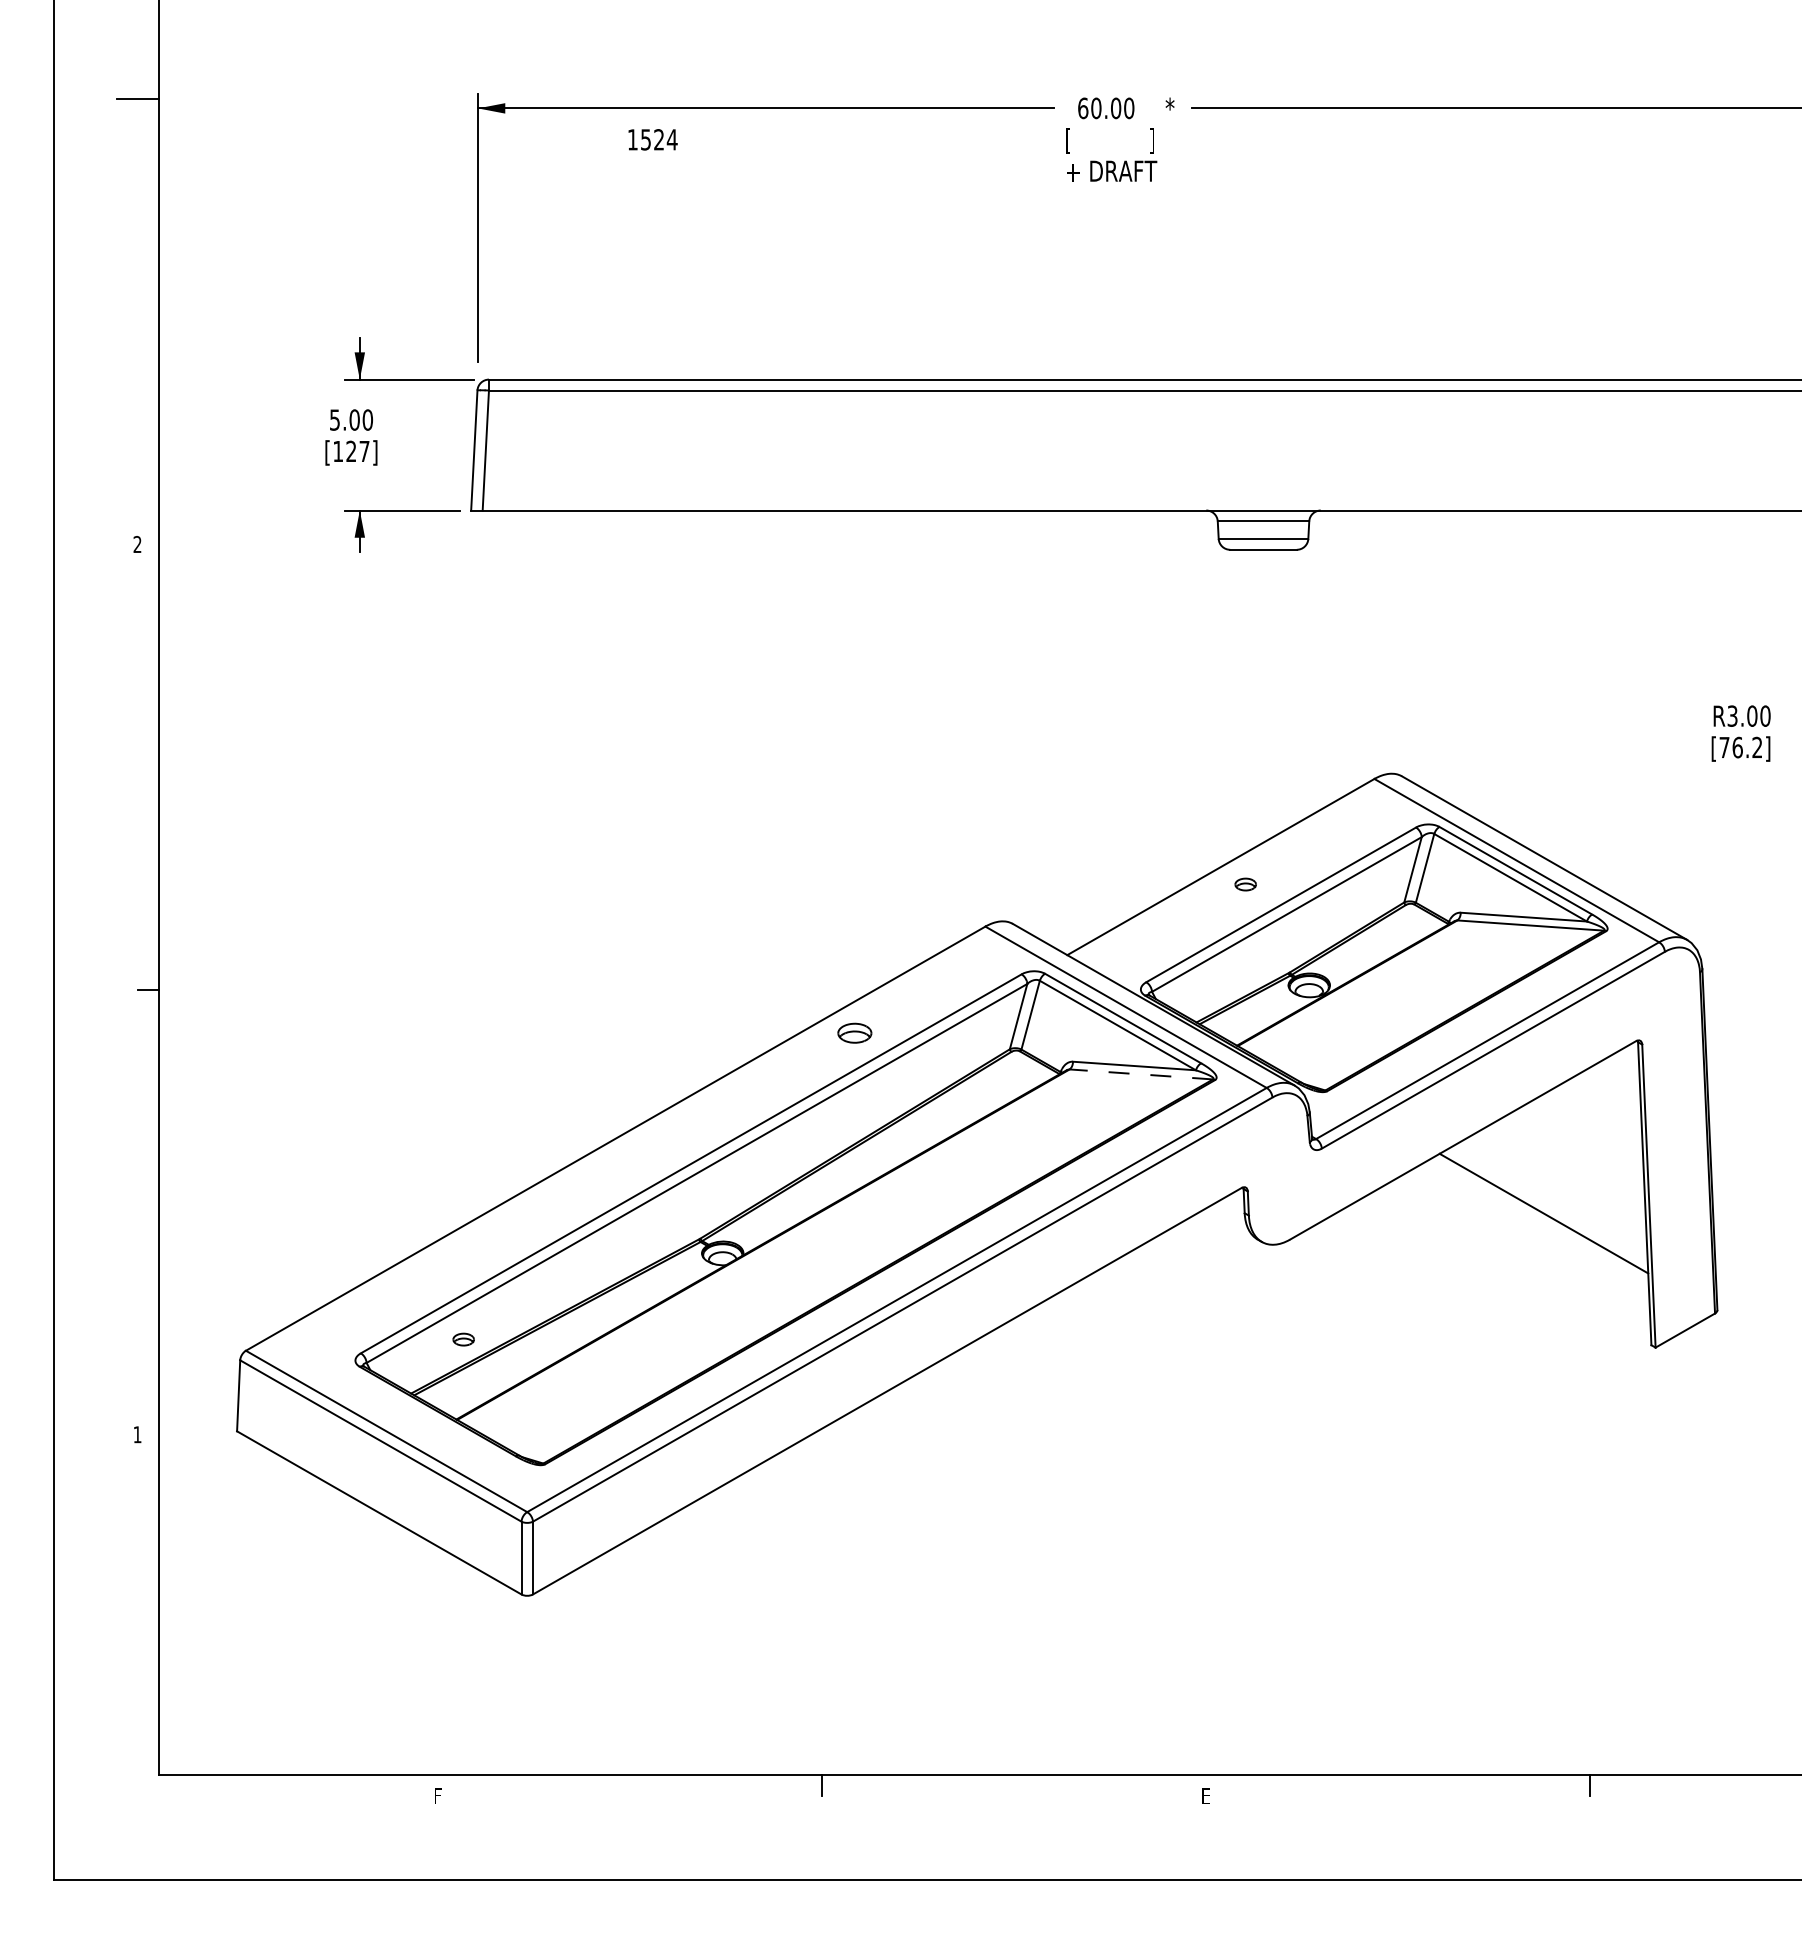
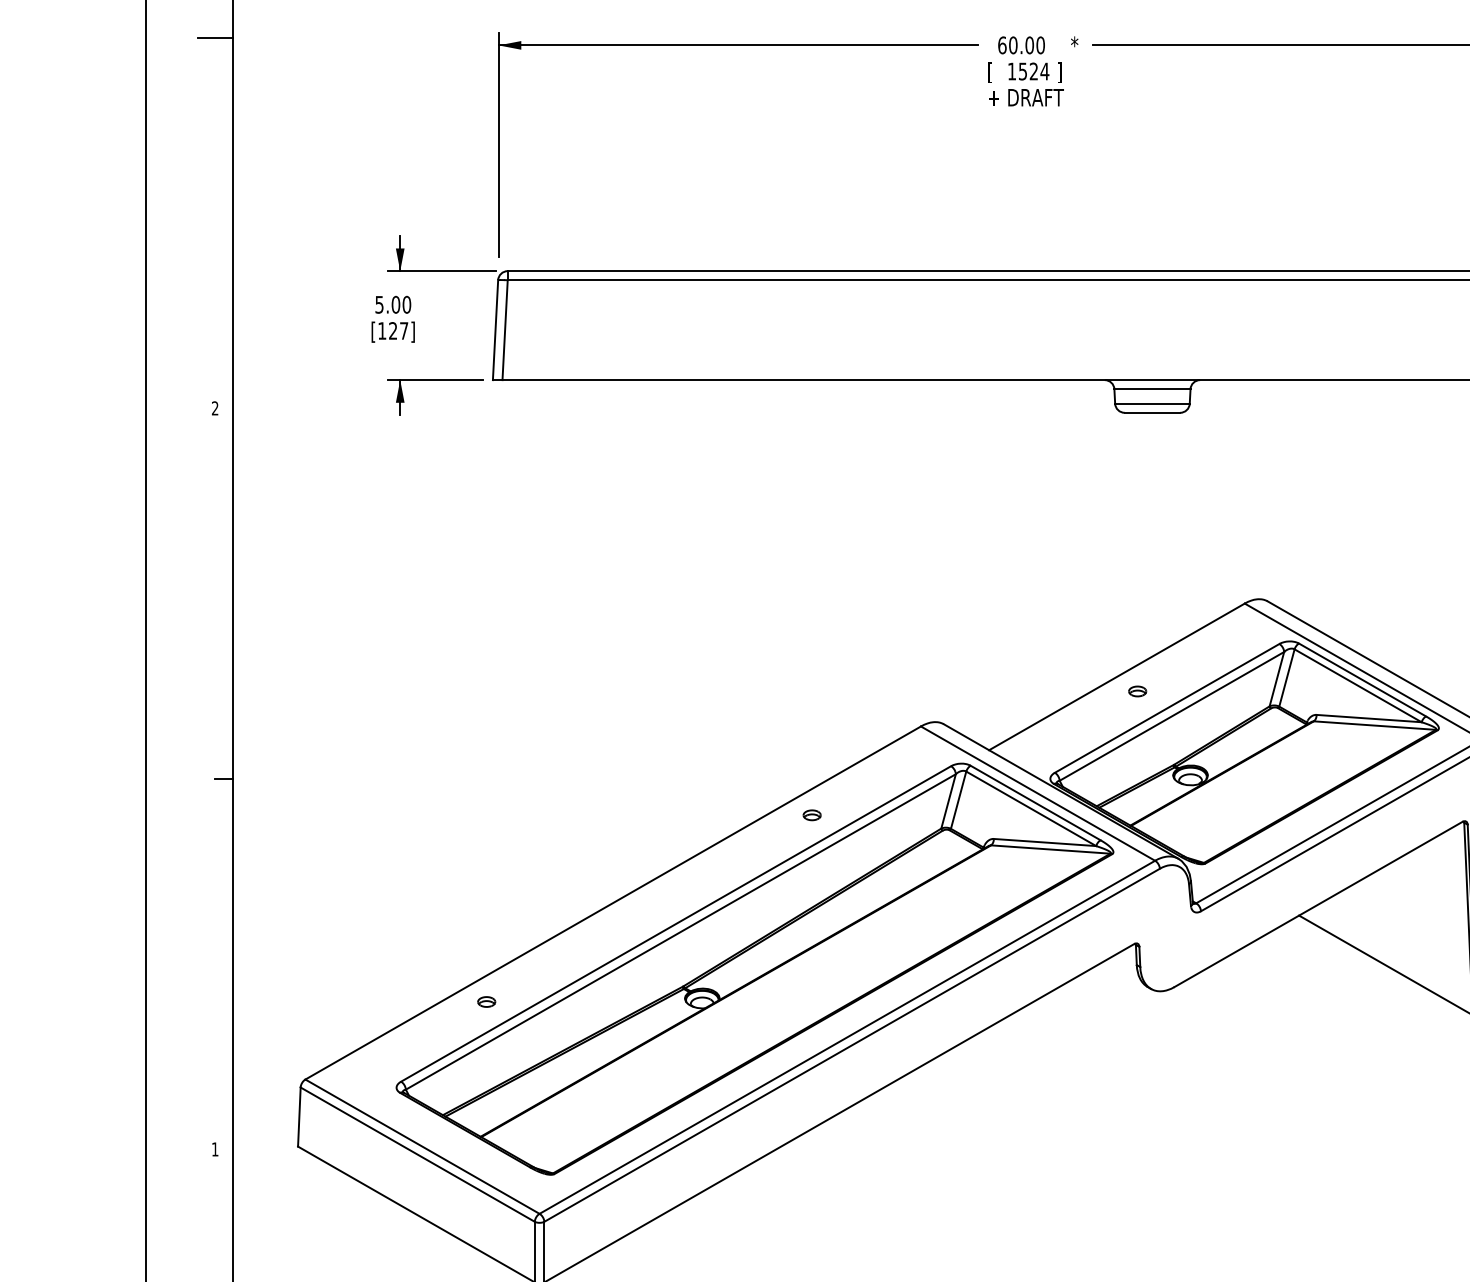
text: (652, 139) -> (1028, 71), moved
part: (854, 1033) -> (811, 815), size x0.62
line: (1141, 1074) -> (1050, 849), dashed -> solid
part: (463, 1339) -> (486, 1001), moved

